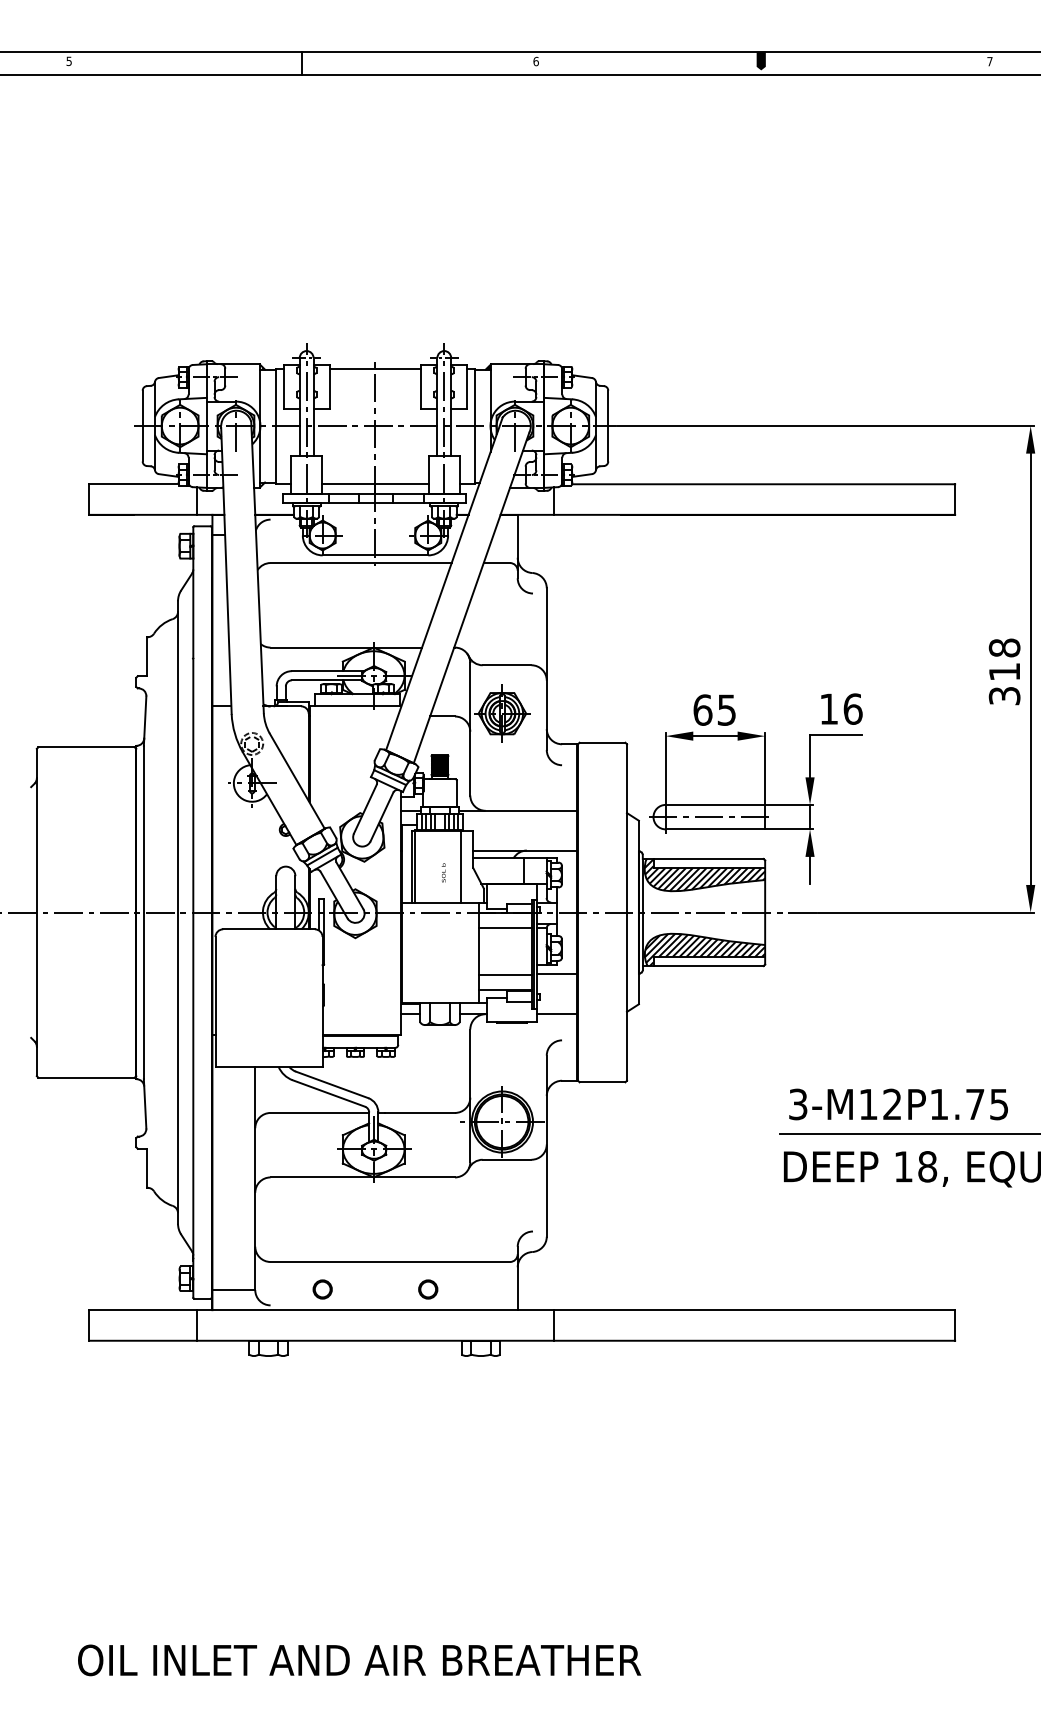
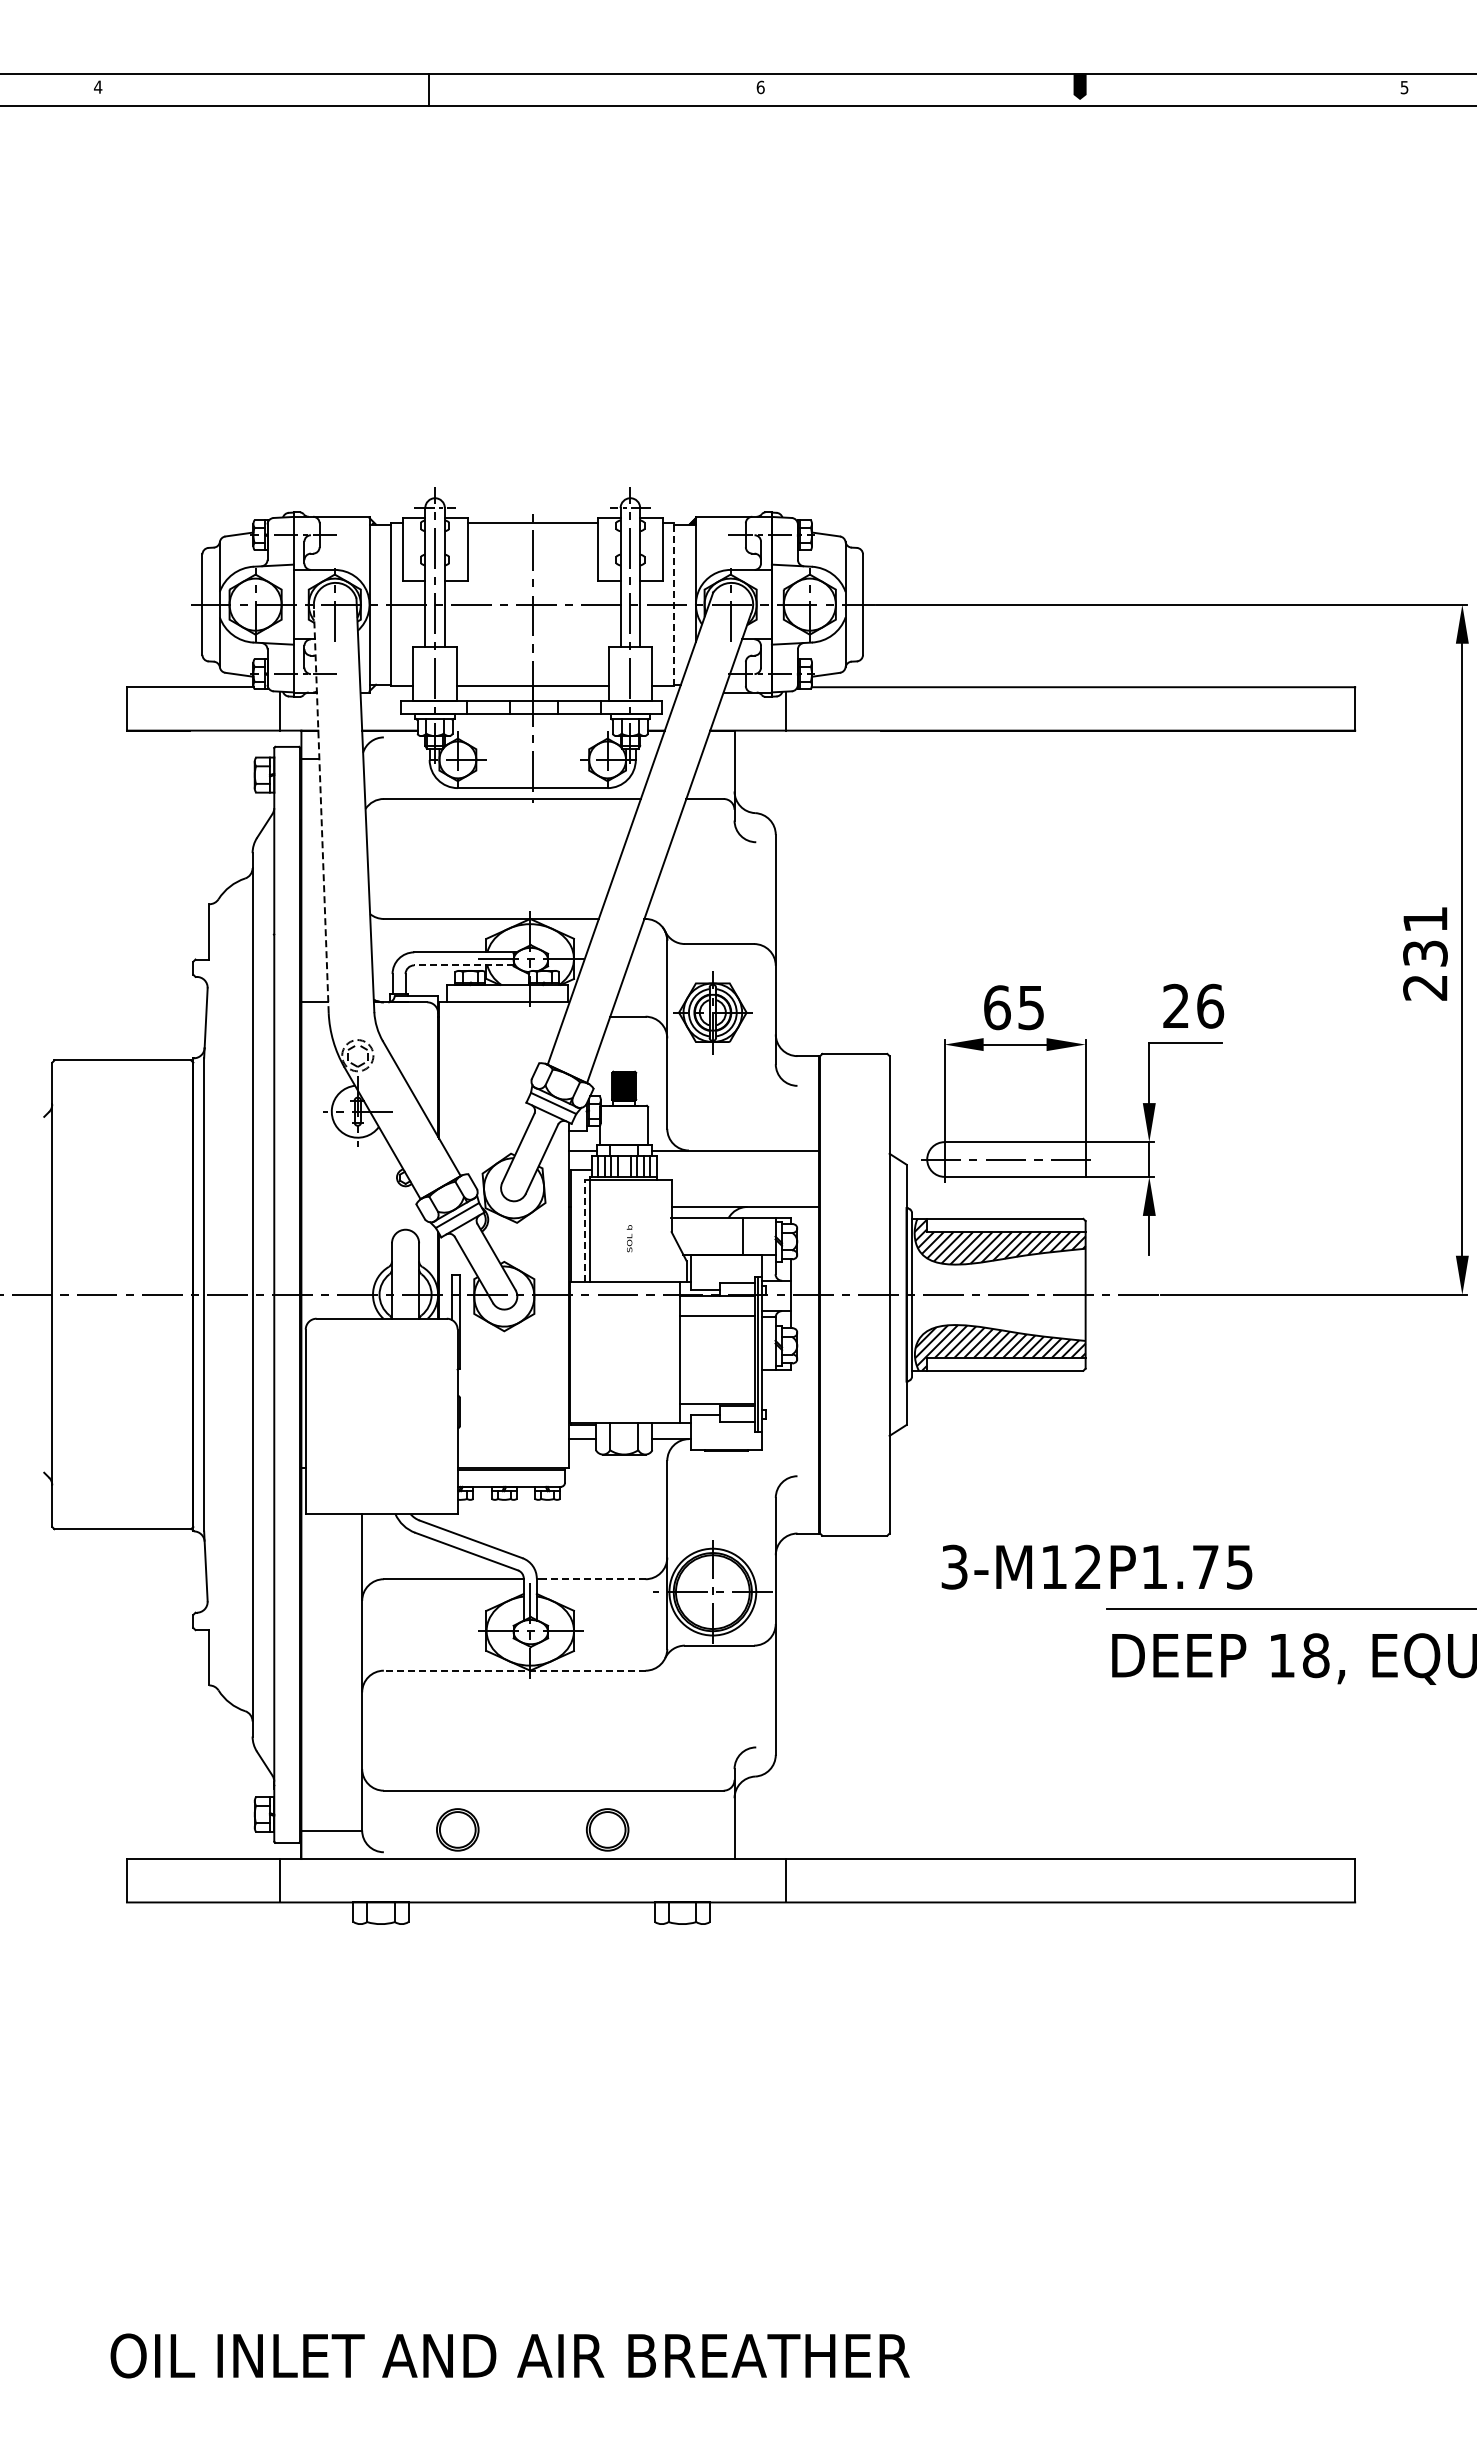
text: (69, 60) -> (98, 86), 5 -> 4
text: (989, 61) -> (1404, 87), 7 -> 5
line: (475, 425) -> (674, 604), solid -> dashed
line: (226, 570) -> (321, 809), solid -> dashed
text: (1004, 671) -> (1425, 953), 318 -> 231
line: (326, 680) -> (463, 965), solid -> dashed
text: (828, 708) -> (1175, 1005), 16 -> 26
line: (412, 867) -> (585, 1230), solid -> dashed
line: (461, 867) -> (654, 1230), removed
line: (557, 974) -> (790, 1382), removed
line: (505, 975) -> (717, 1383), removed
line: (557, 1014) -> (790, 1439), removed
text: (898, 1103) -> (1096, 1566), moved
line: (419, 1113) -> (595, 1579), solid -> dashed
line: (362, 1177) -> (514, 1670), solid -> dashed
part: (322, 1289) -> (457, 1829), size x1.6
part: (428, 1289) -> (607, 1829), size x1.6

